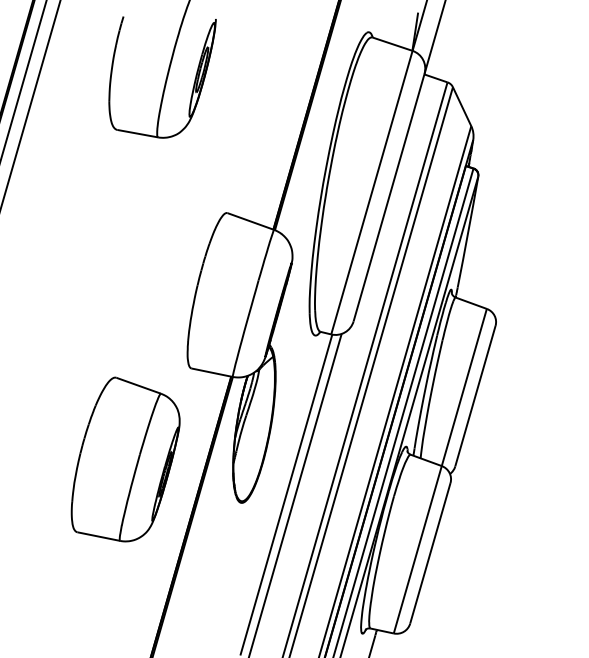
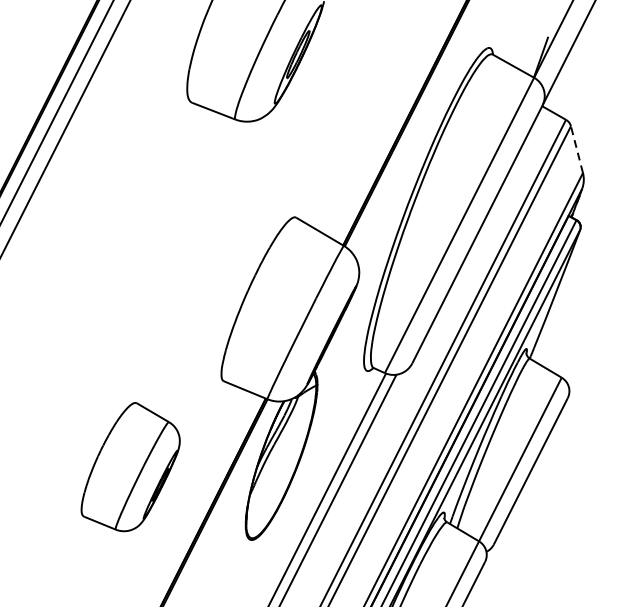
line: (462, 106) -> (577, 149), solid -> dashed
part: (125, 459) -> (131, 467), size x0.7

